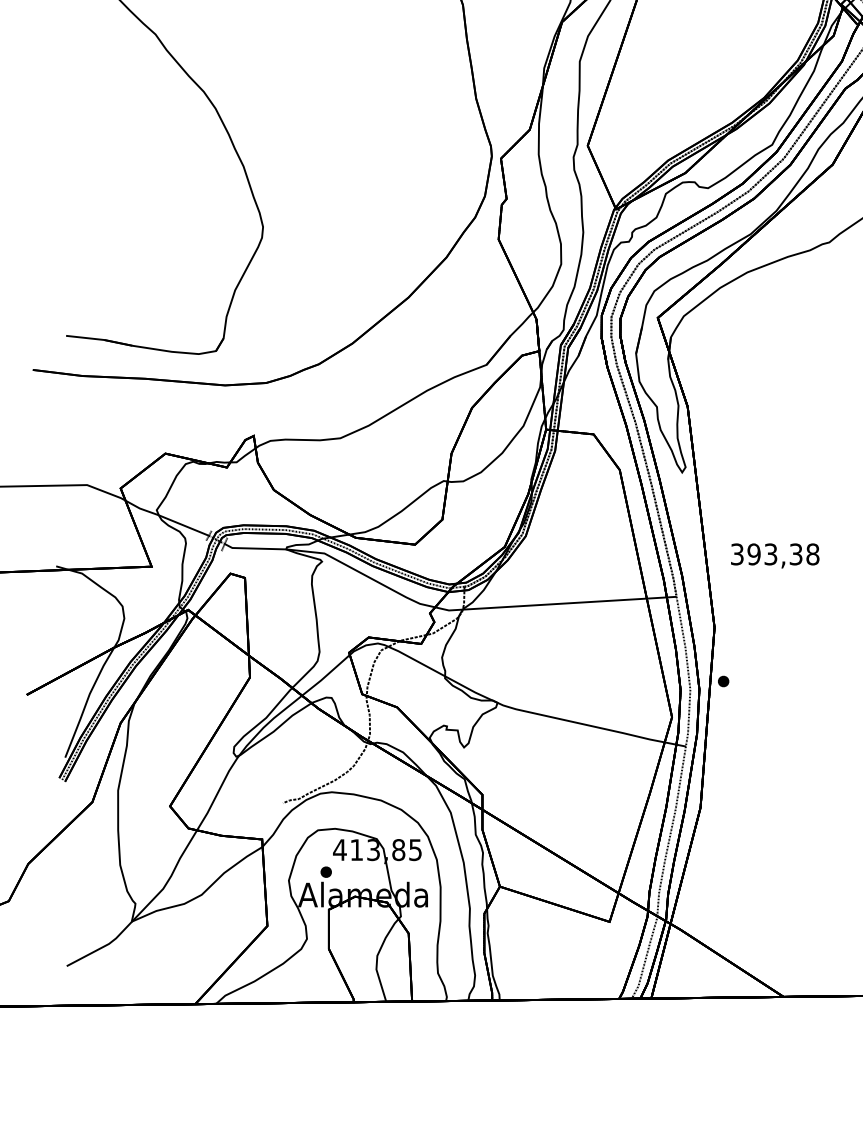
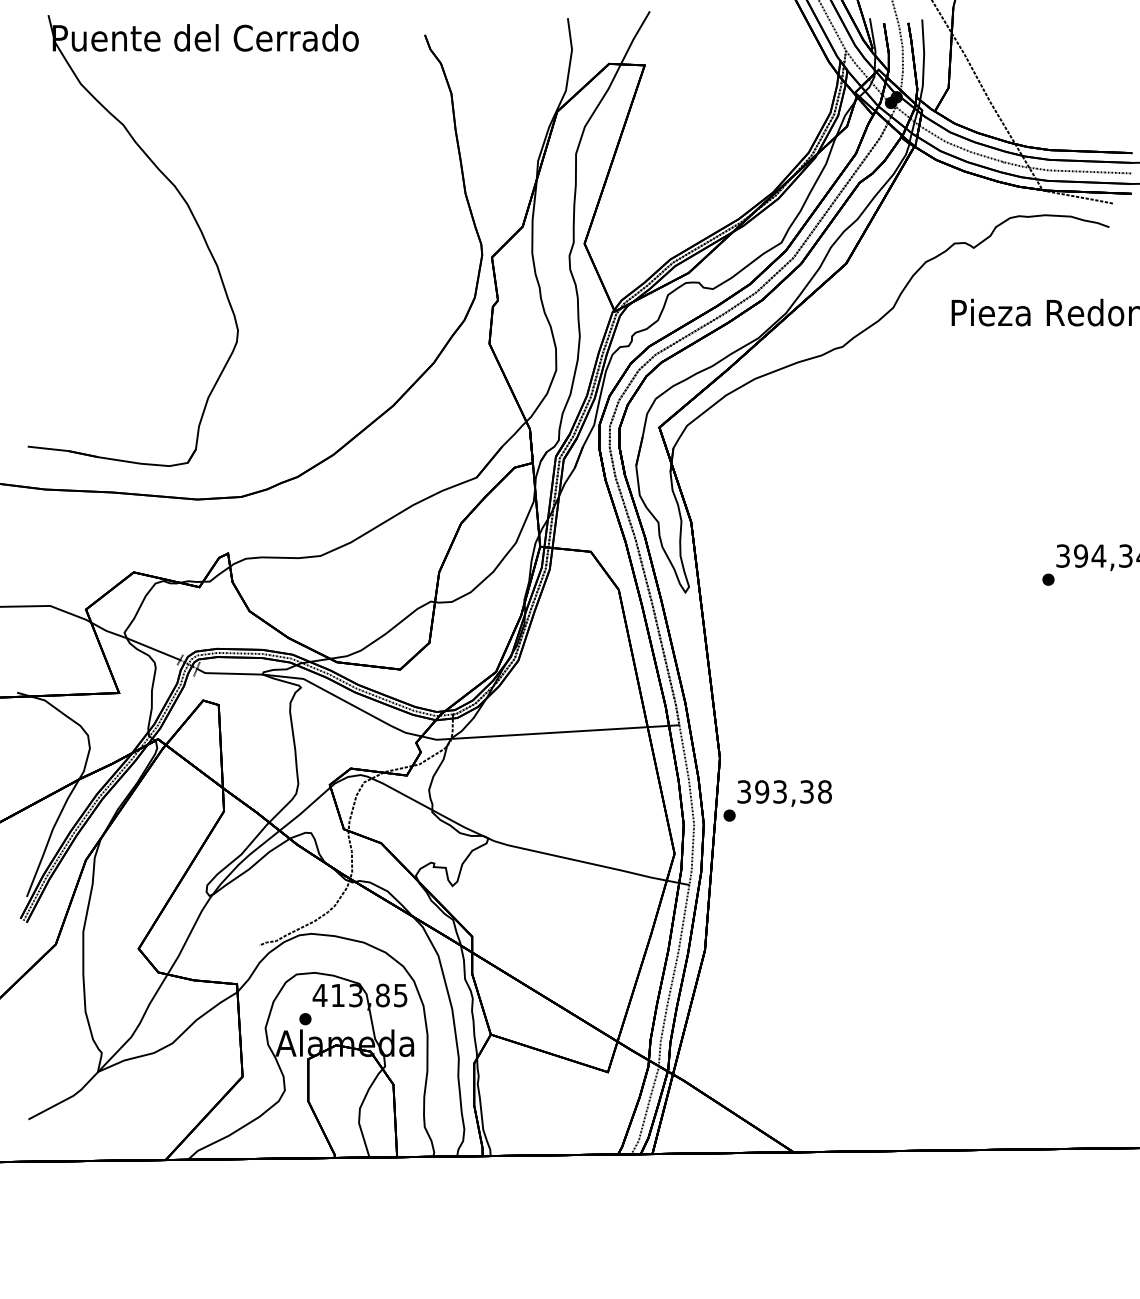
text: (775, 555) -> (784, 793), moved

